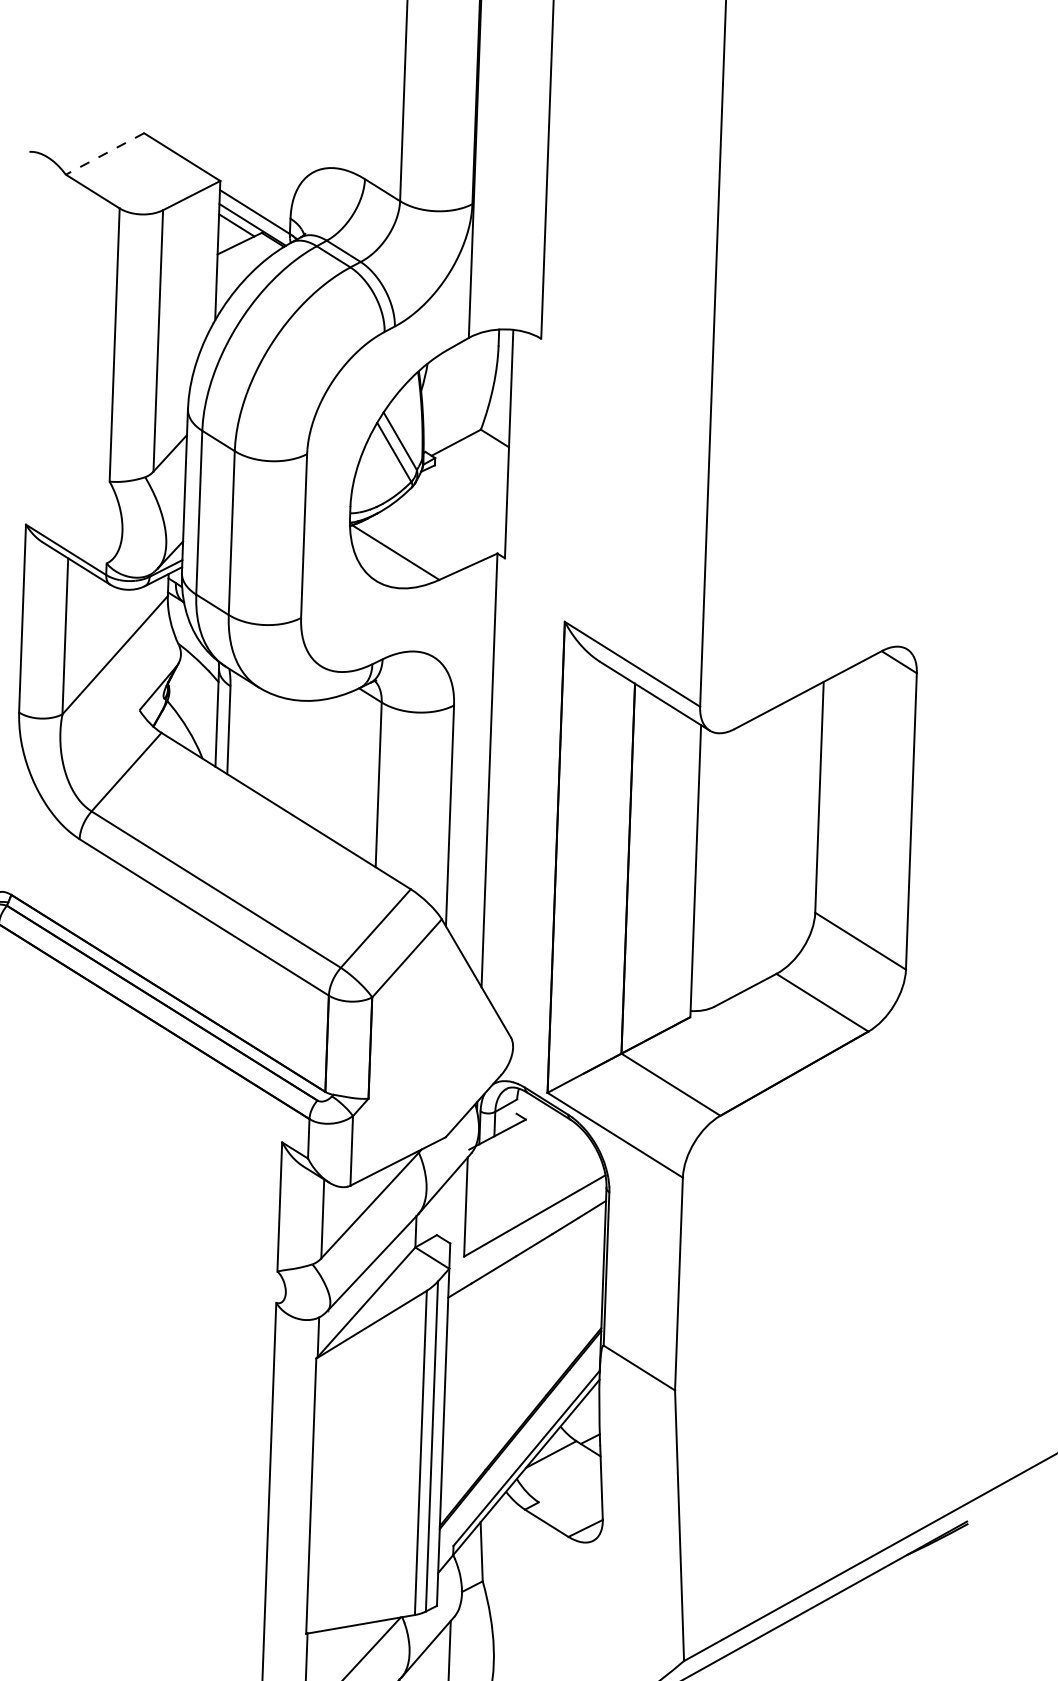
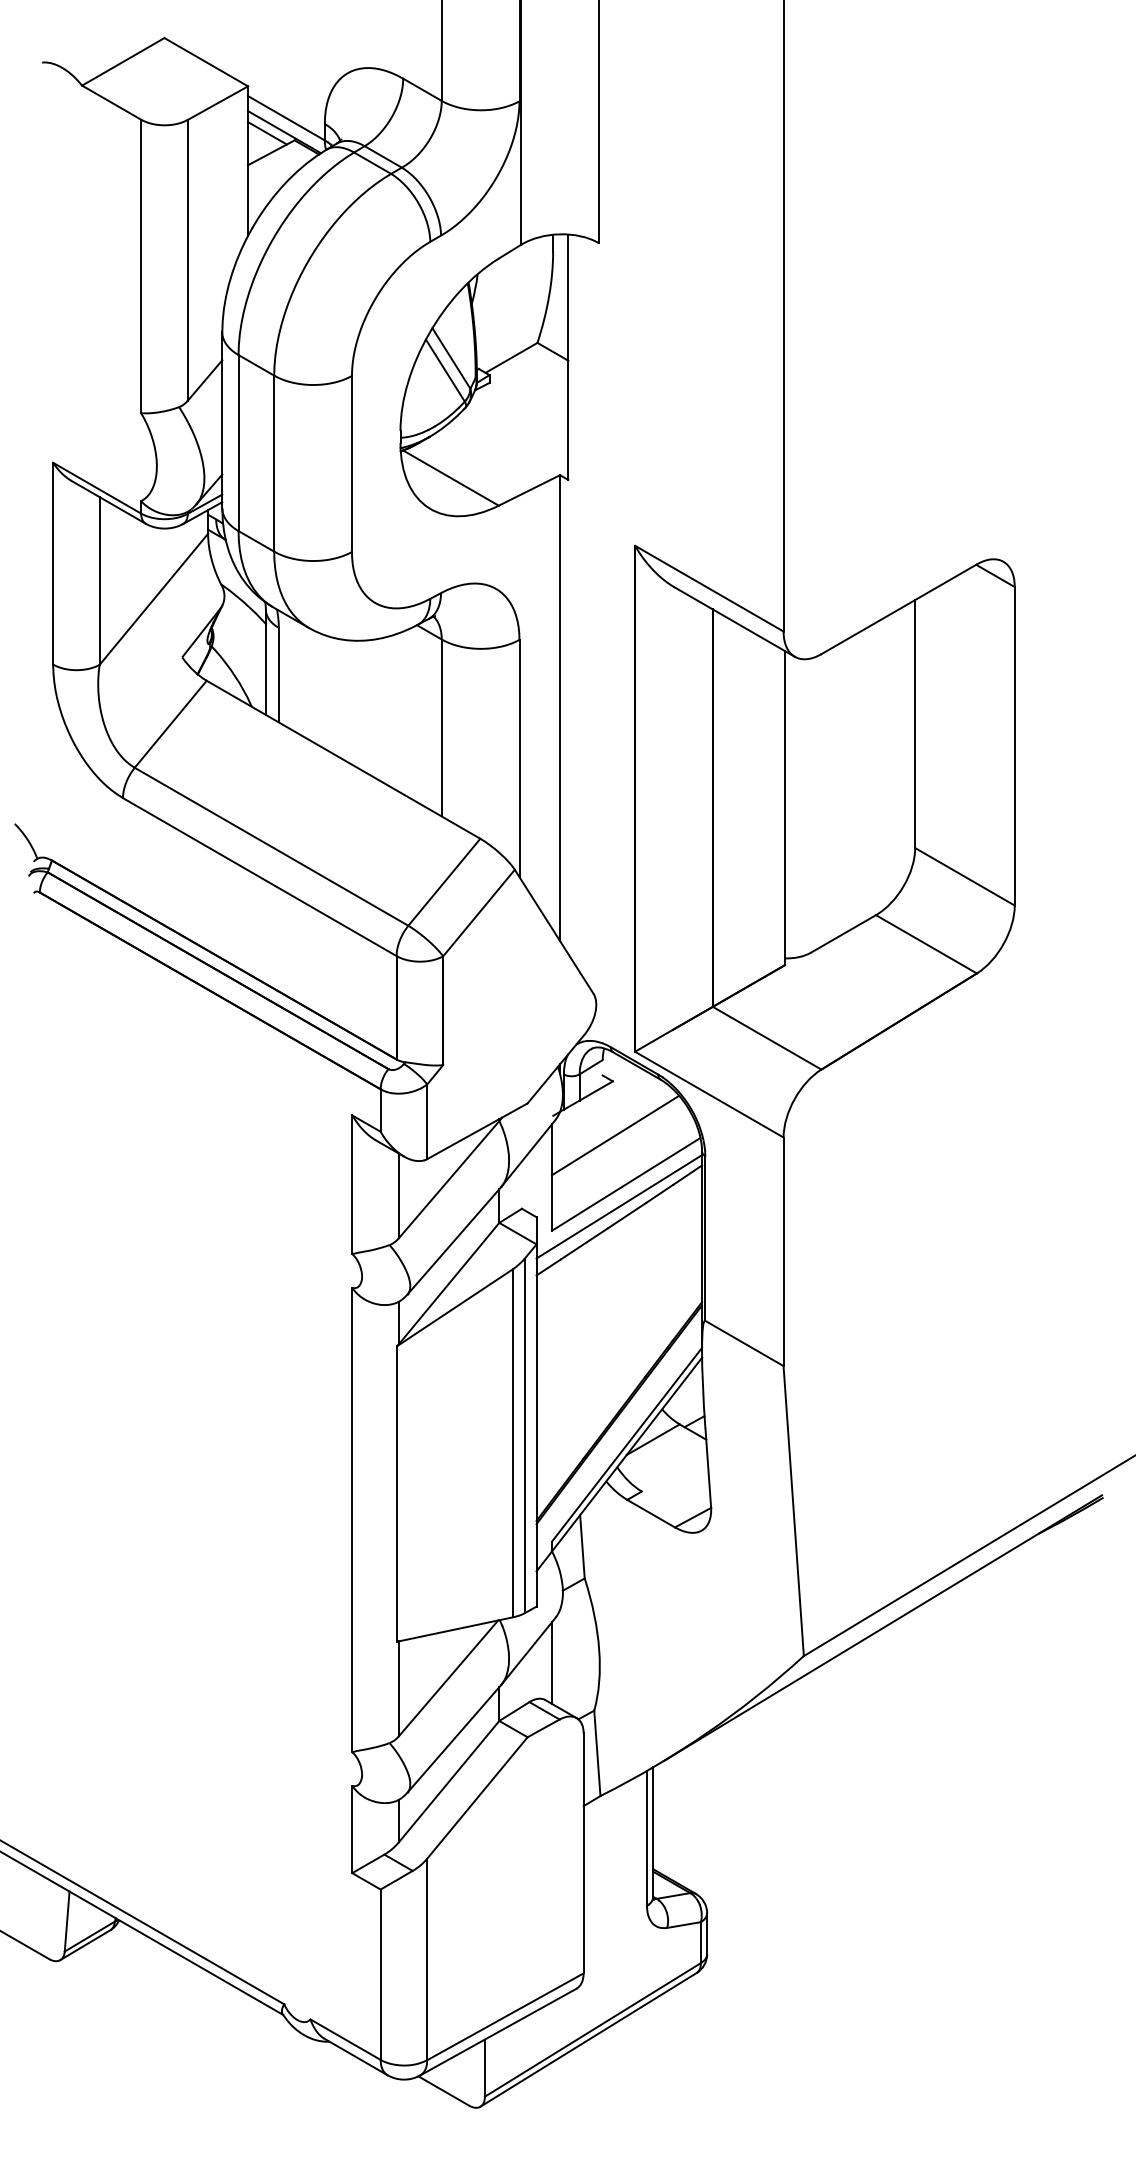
line: (105, 153) -> (123, 61), dashed -> solid
line: (526, 1170) -> (615, 1135), added
line: (527, 1236) -> (619, 1206), added

